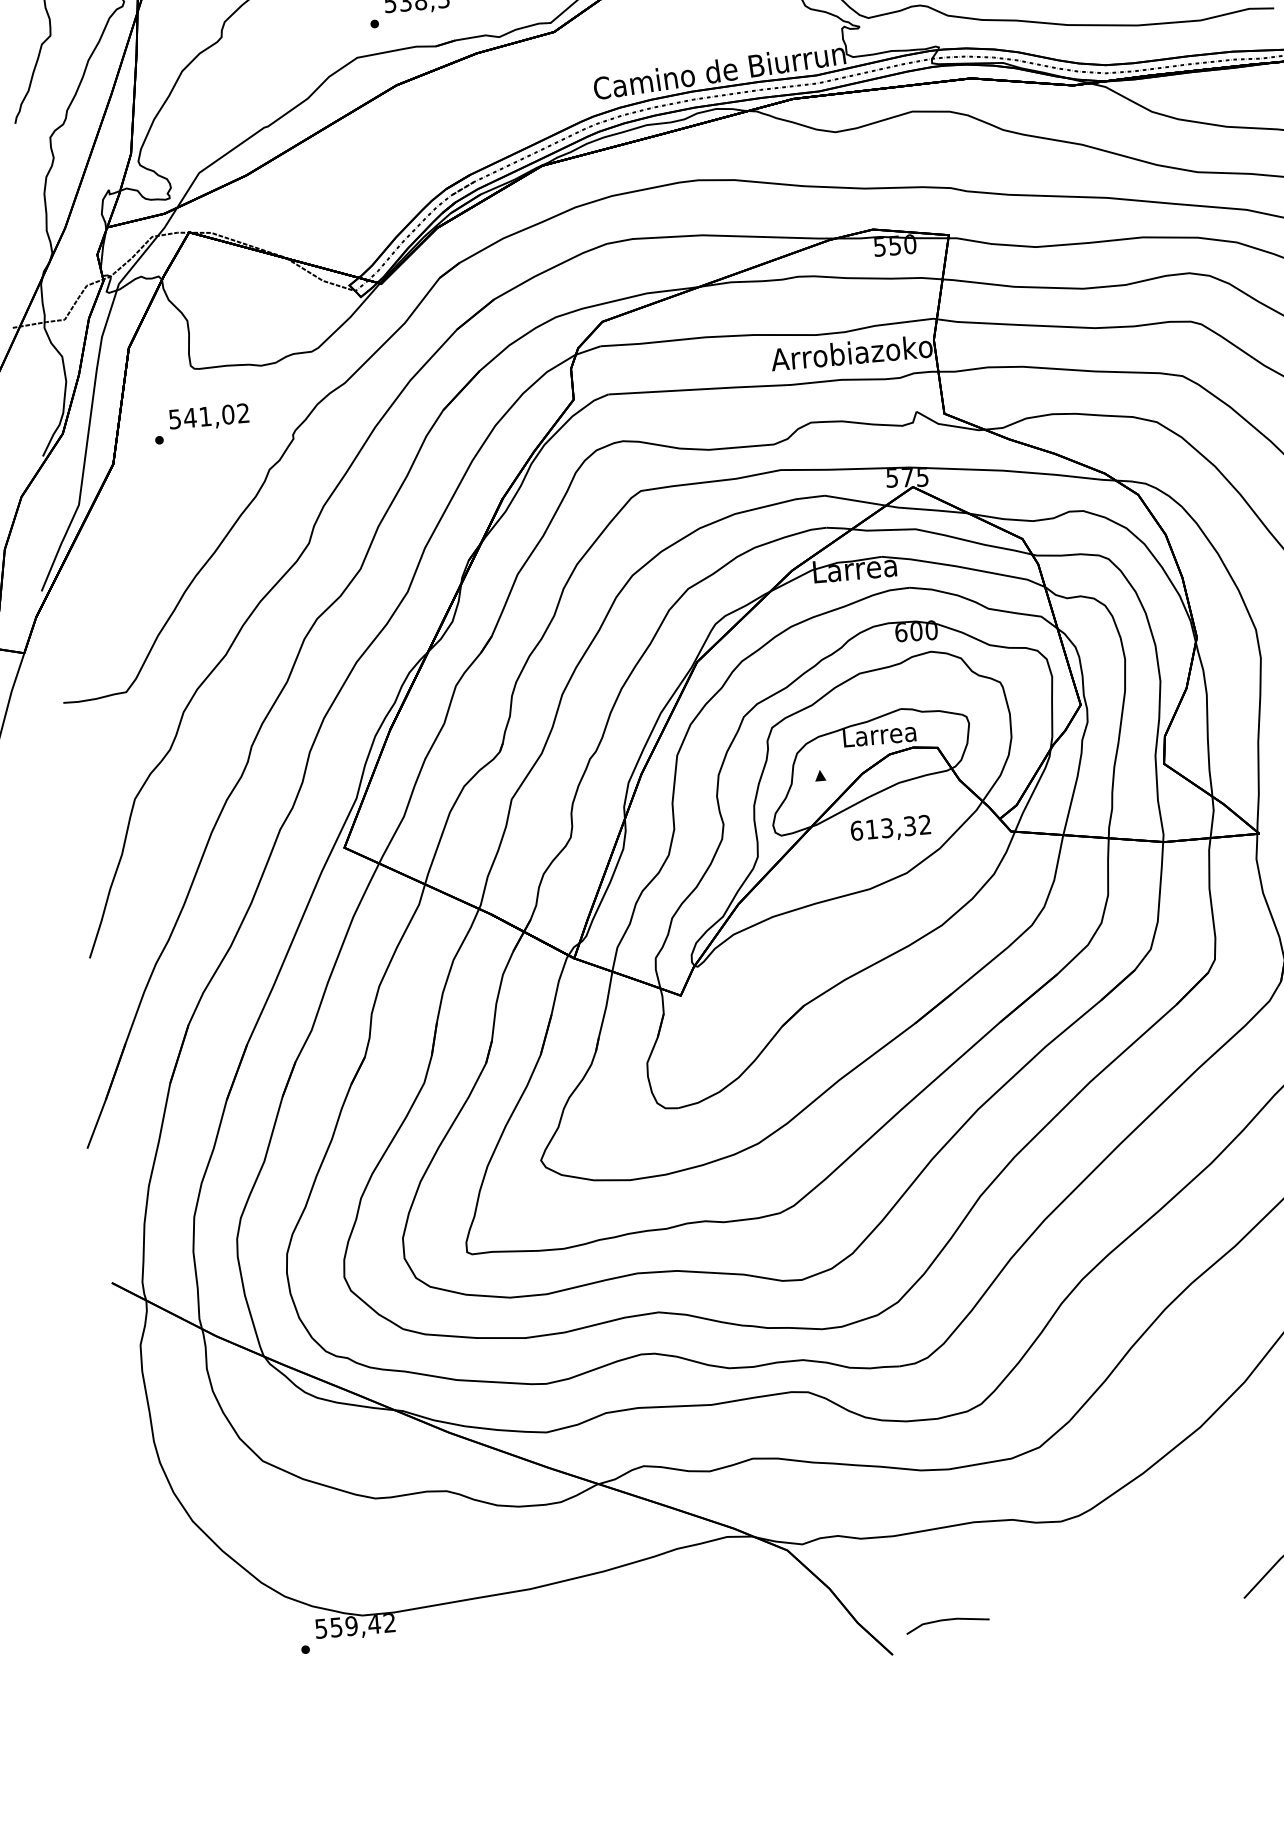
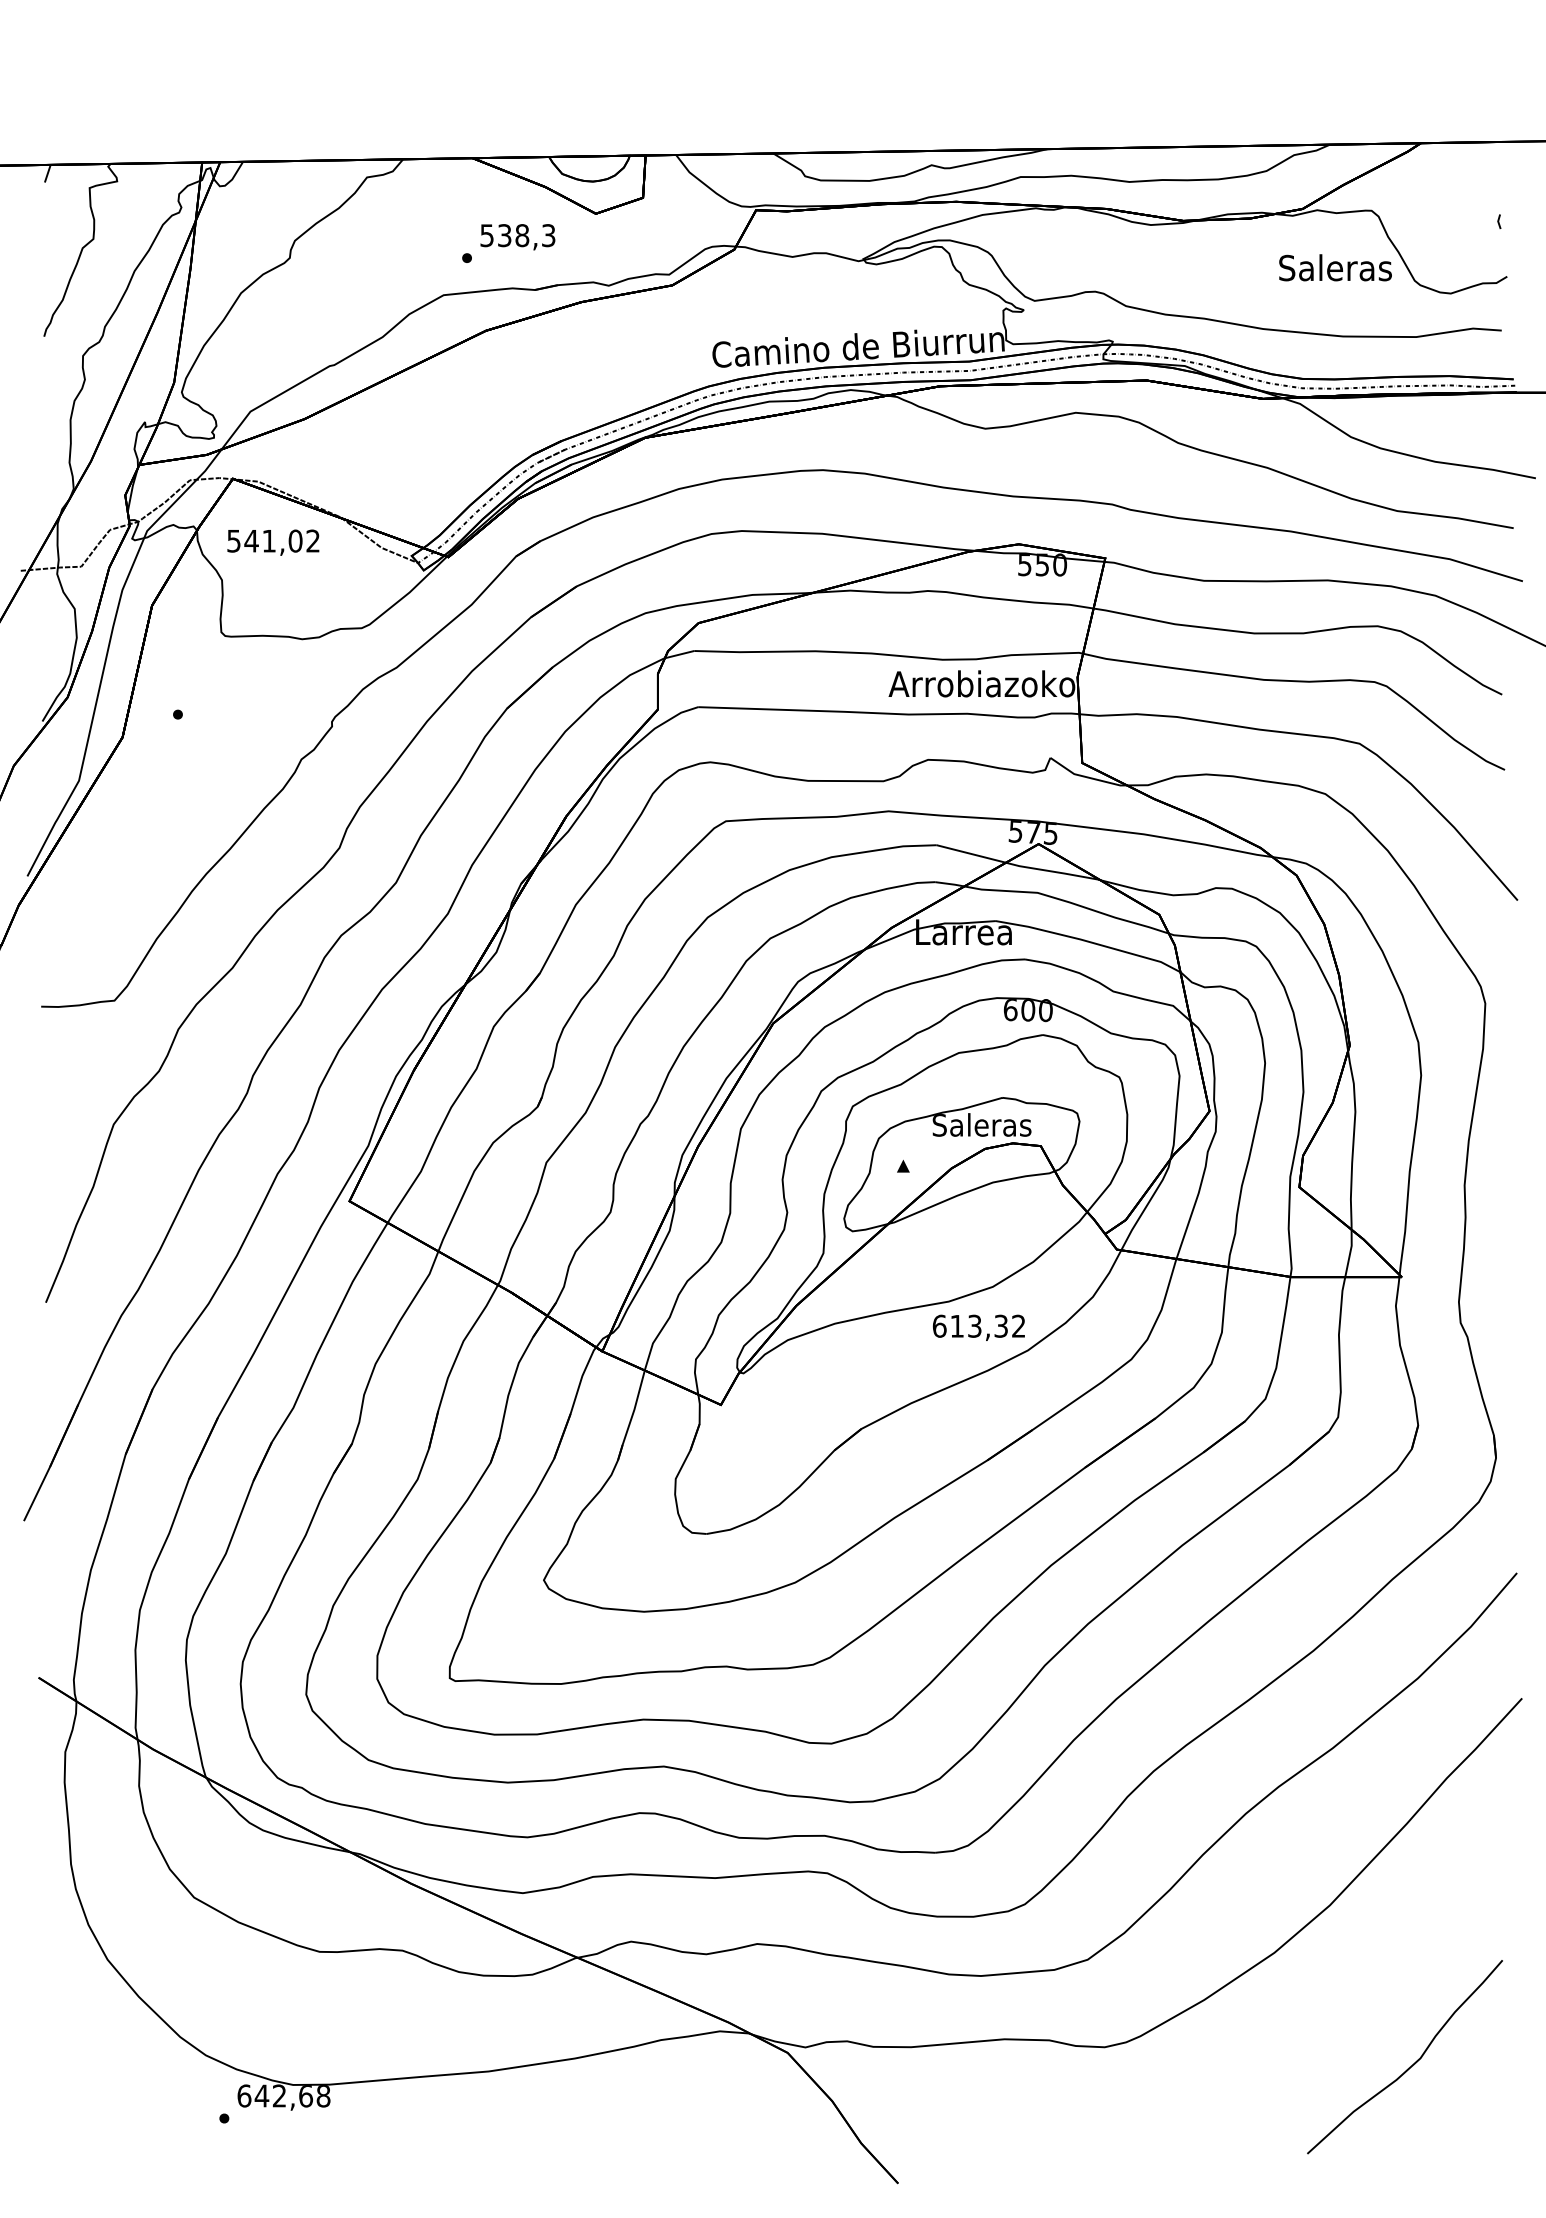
text: (209, 417) -> (273, 542), moved
text: (884, 733) -> (981, 1124), Larrea -> Saleras
text: (890, 828) -> (978, 1327), moved
line: (947, 1620) -> (964, 2149), removed
text: (355, 1625) -> (283, 2095), 559,42 -> 642,68

